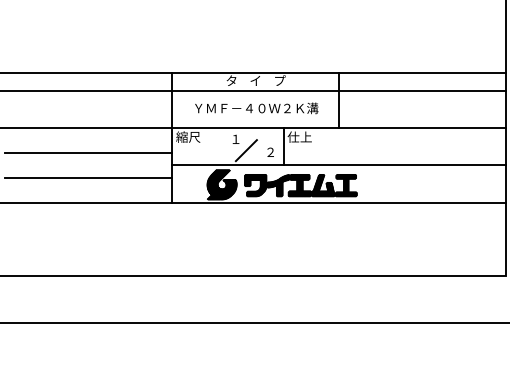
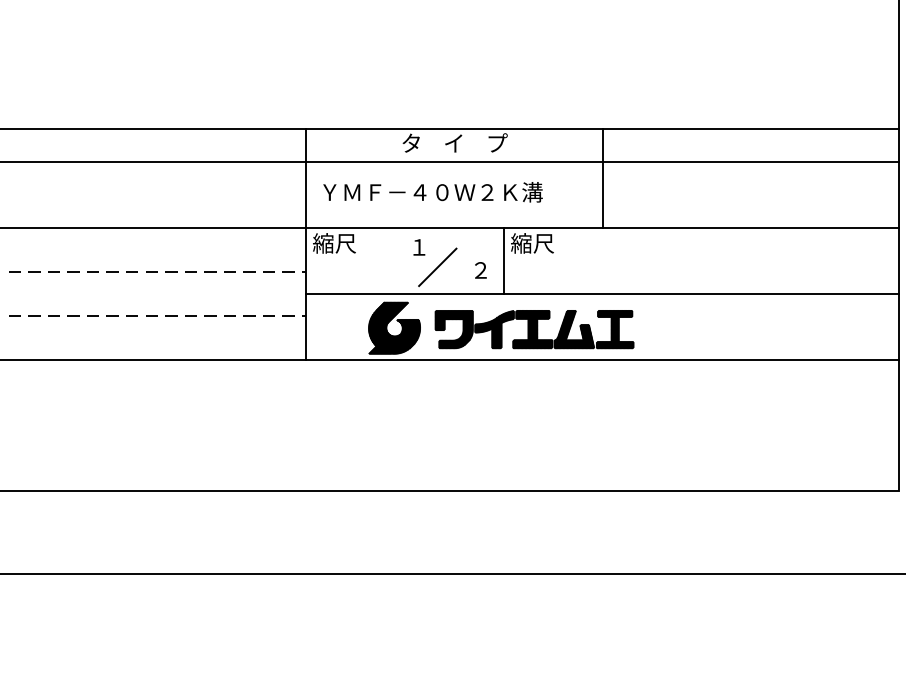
text: (256, 108) -> (432, 192), moved
text: (299, 136) -> (532, 242), 仕上 -> 縮尺
line: (88, 153) -> (157, 272), solid -> dashed
line: (88, 177) -> (157, 315), solid -> dashed

